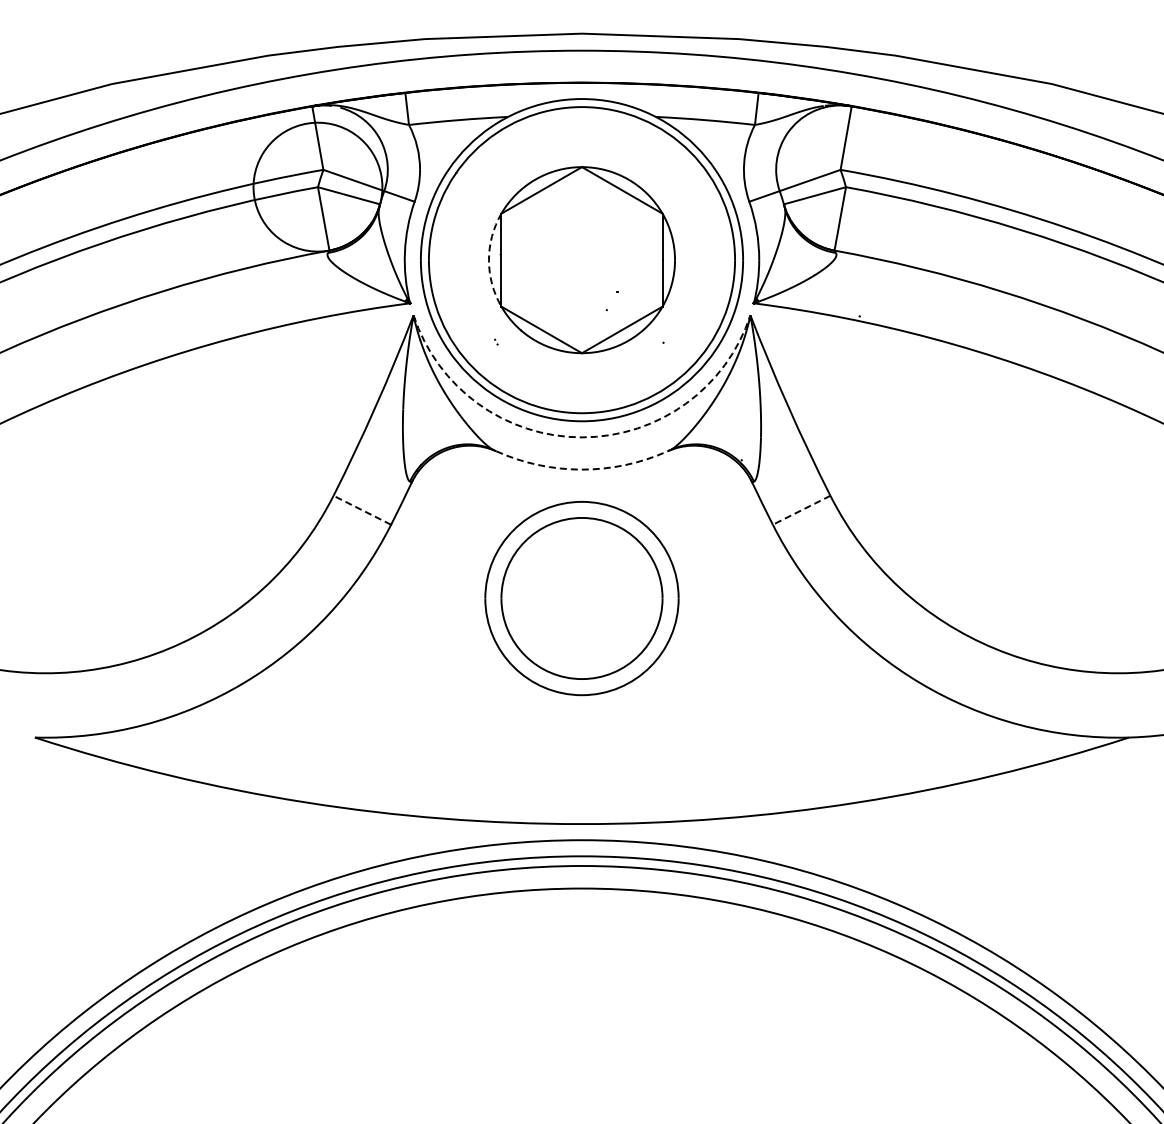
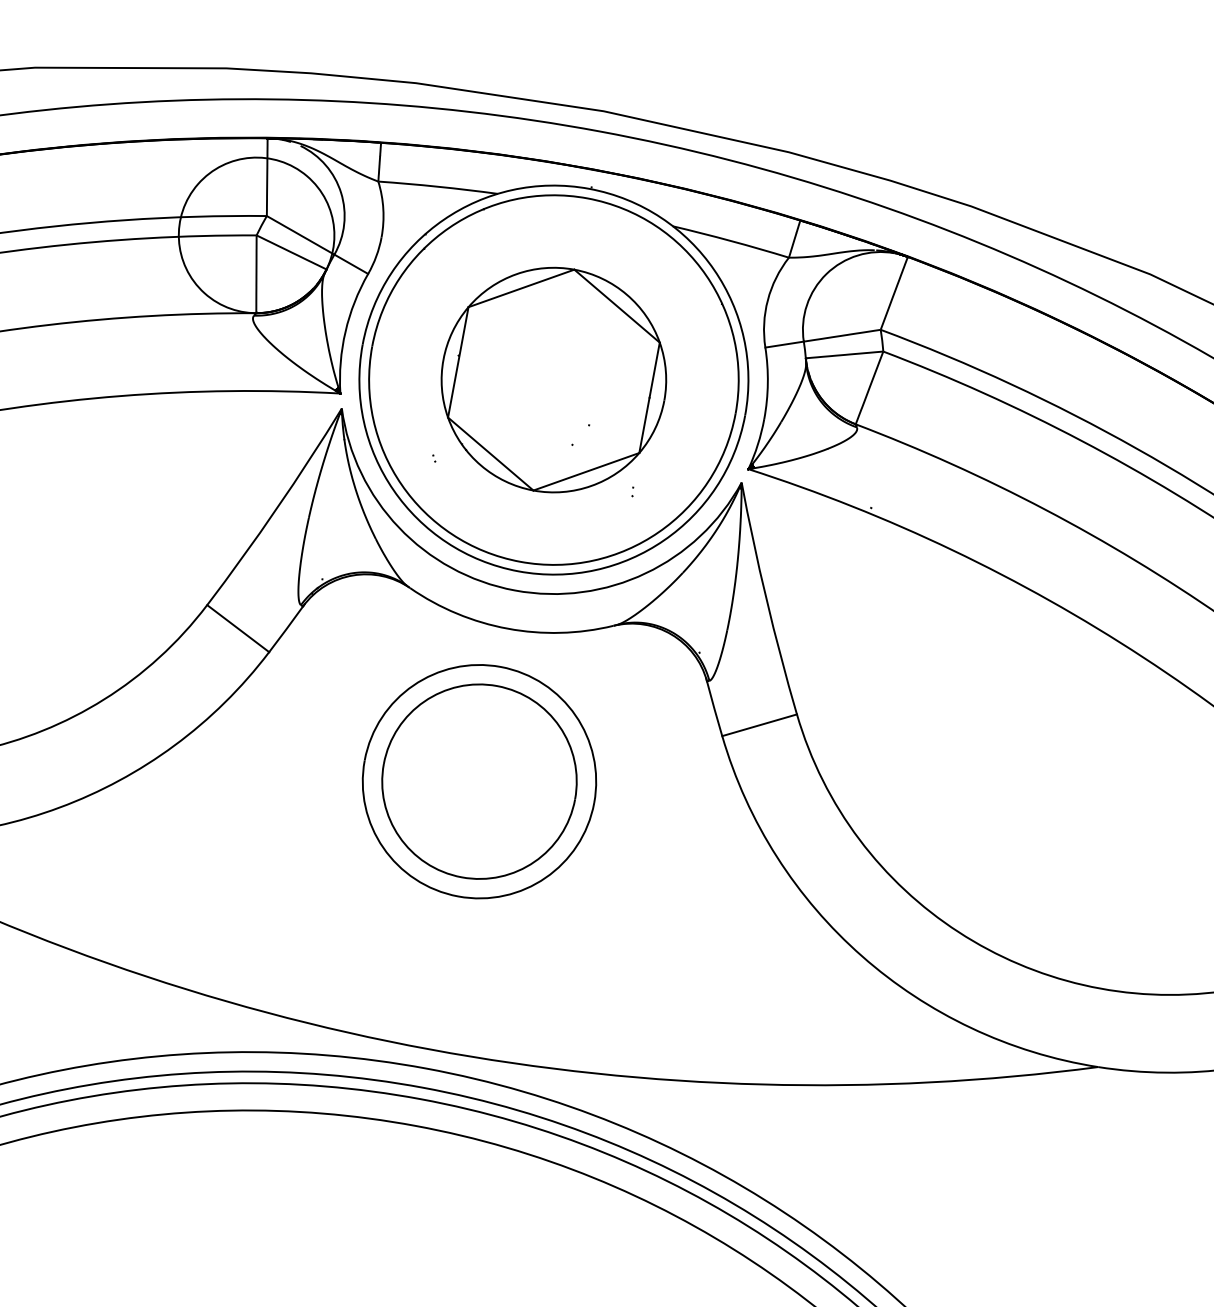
arc: (488, 260) -> (442, 359), dashed -> solid
arc: (581, 437) -> (514, 590), dashed -> solid
arc: (581, 469) -> (507, 628), dashed -> solid
line: (361, 510) -> (237, 628), dashed -> solid
line: (801, 510) -> (759, 725), dashed -> solid

